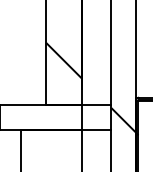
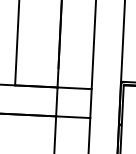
hatch: (64, 60) -> (39, 33), removed
hatch: (123, 120) -> (105, 107), removed

